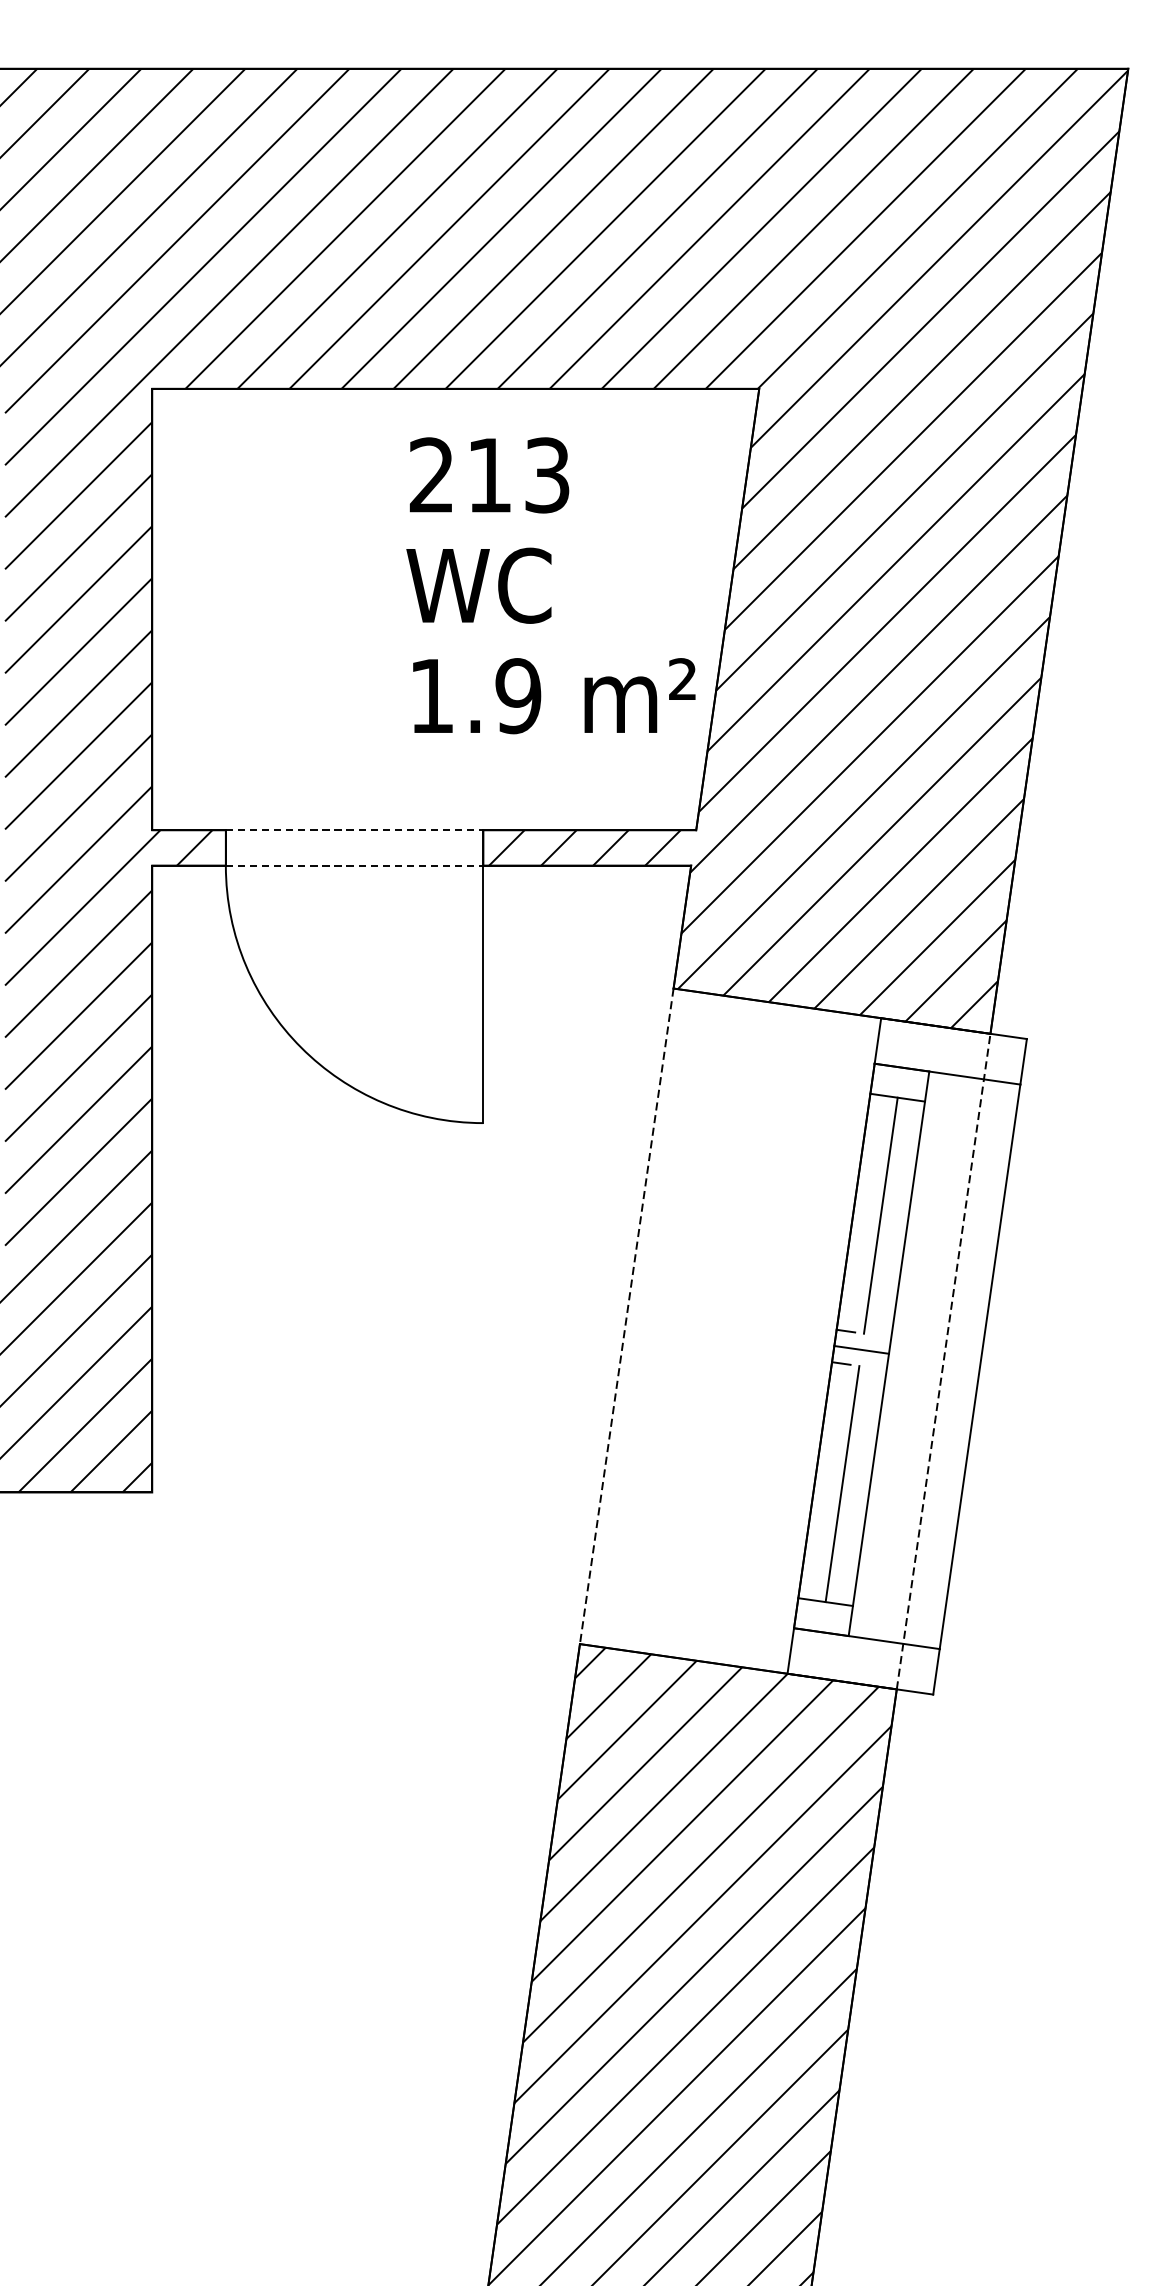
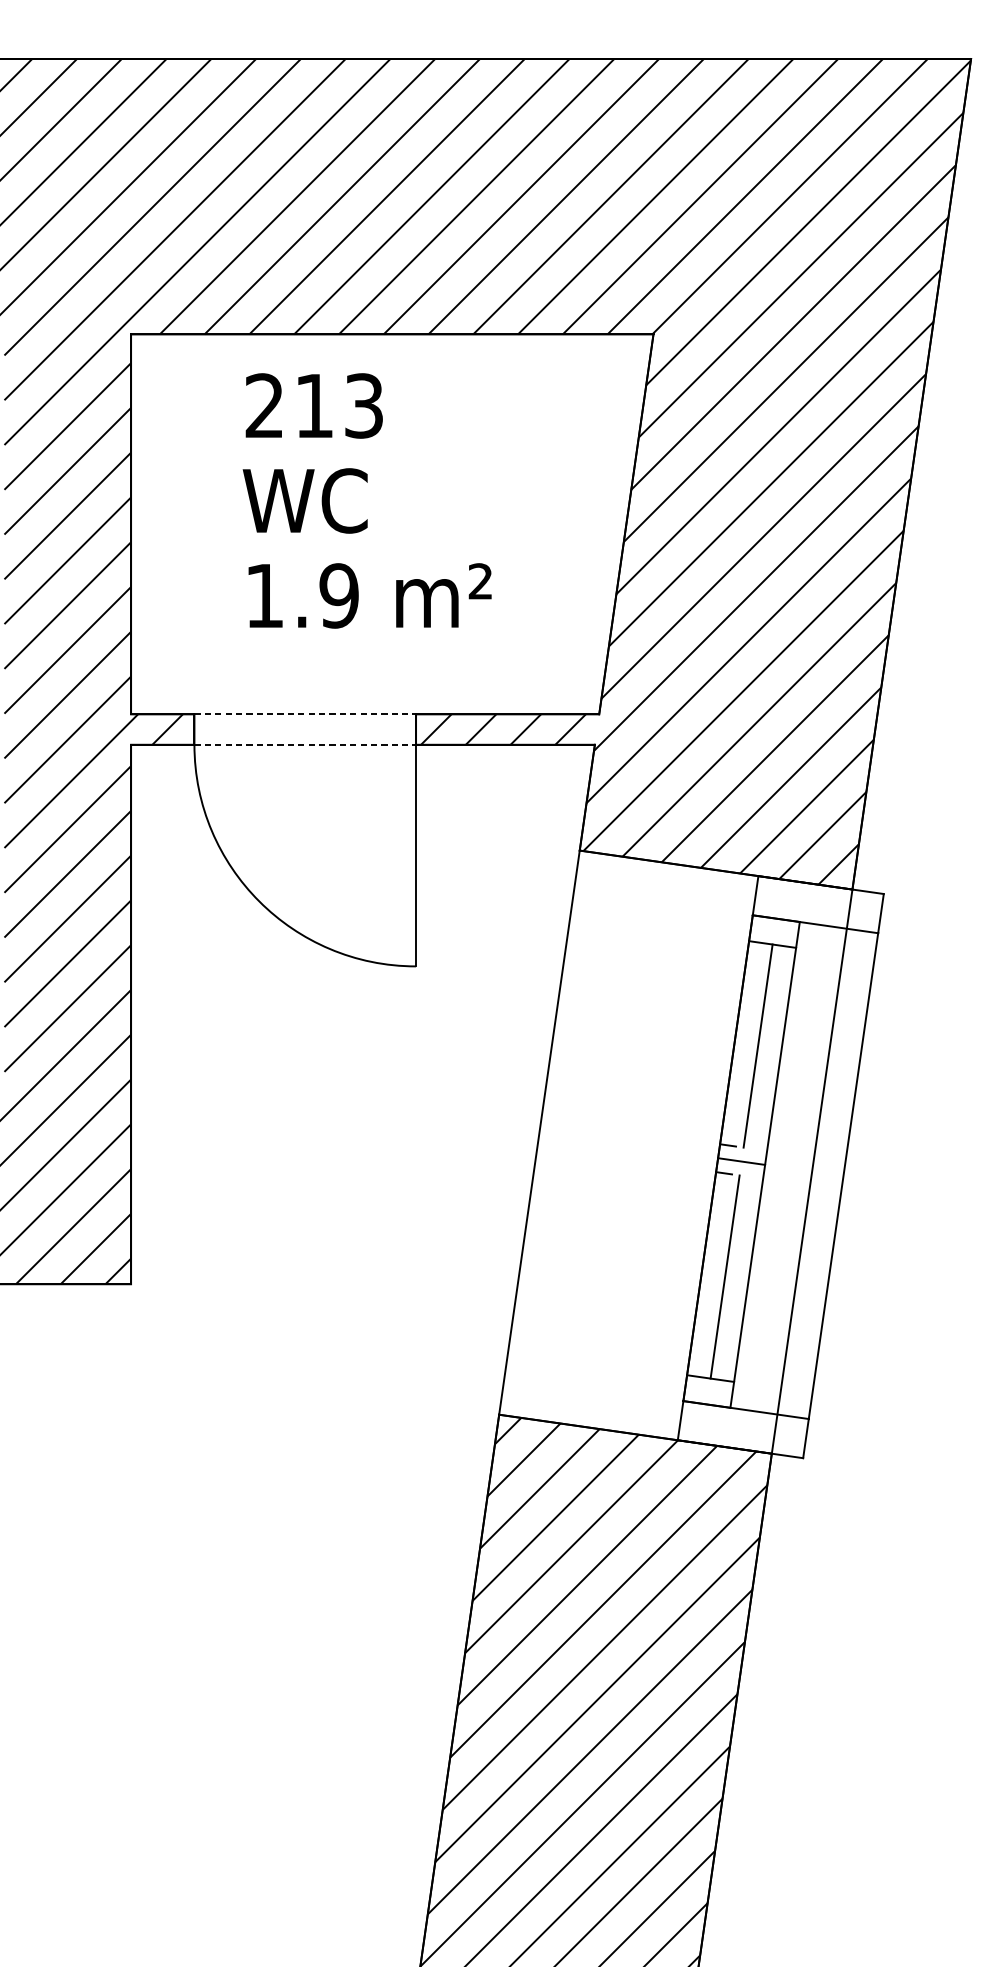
text: (550, 585) -> (366, 500), moved
line: (626, 1316) -> (539, 1132), dashed -> solid
line: (944, 1361) -> (812, 1171), dashed -> solid

